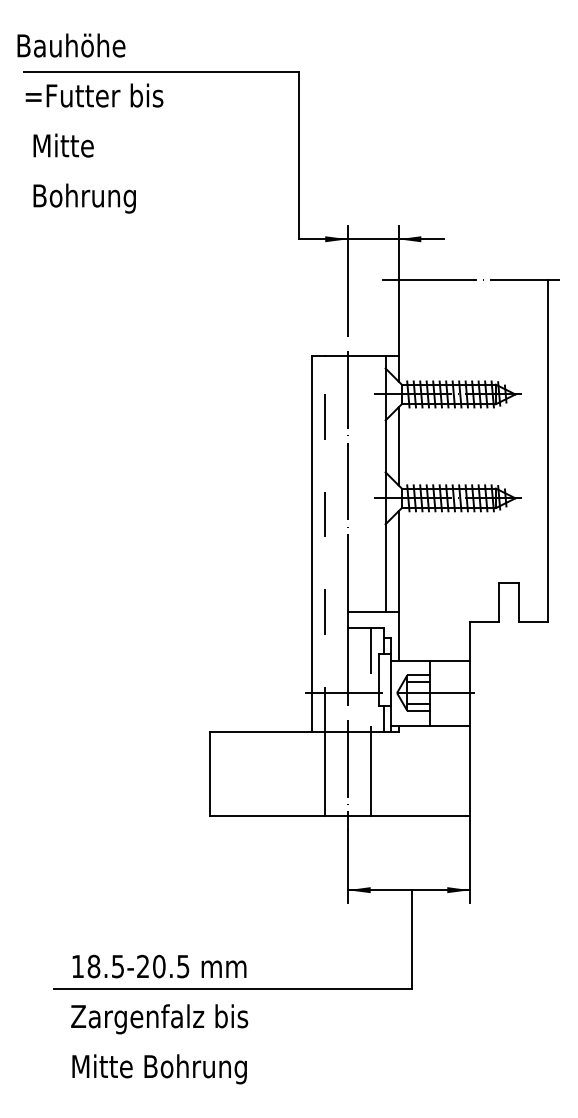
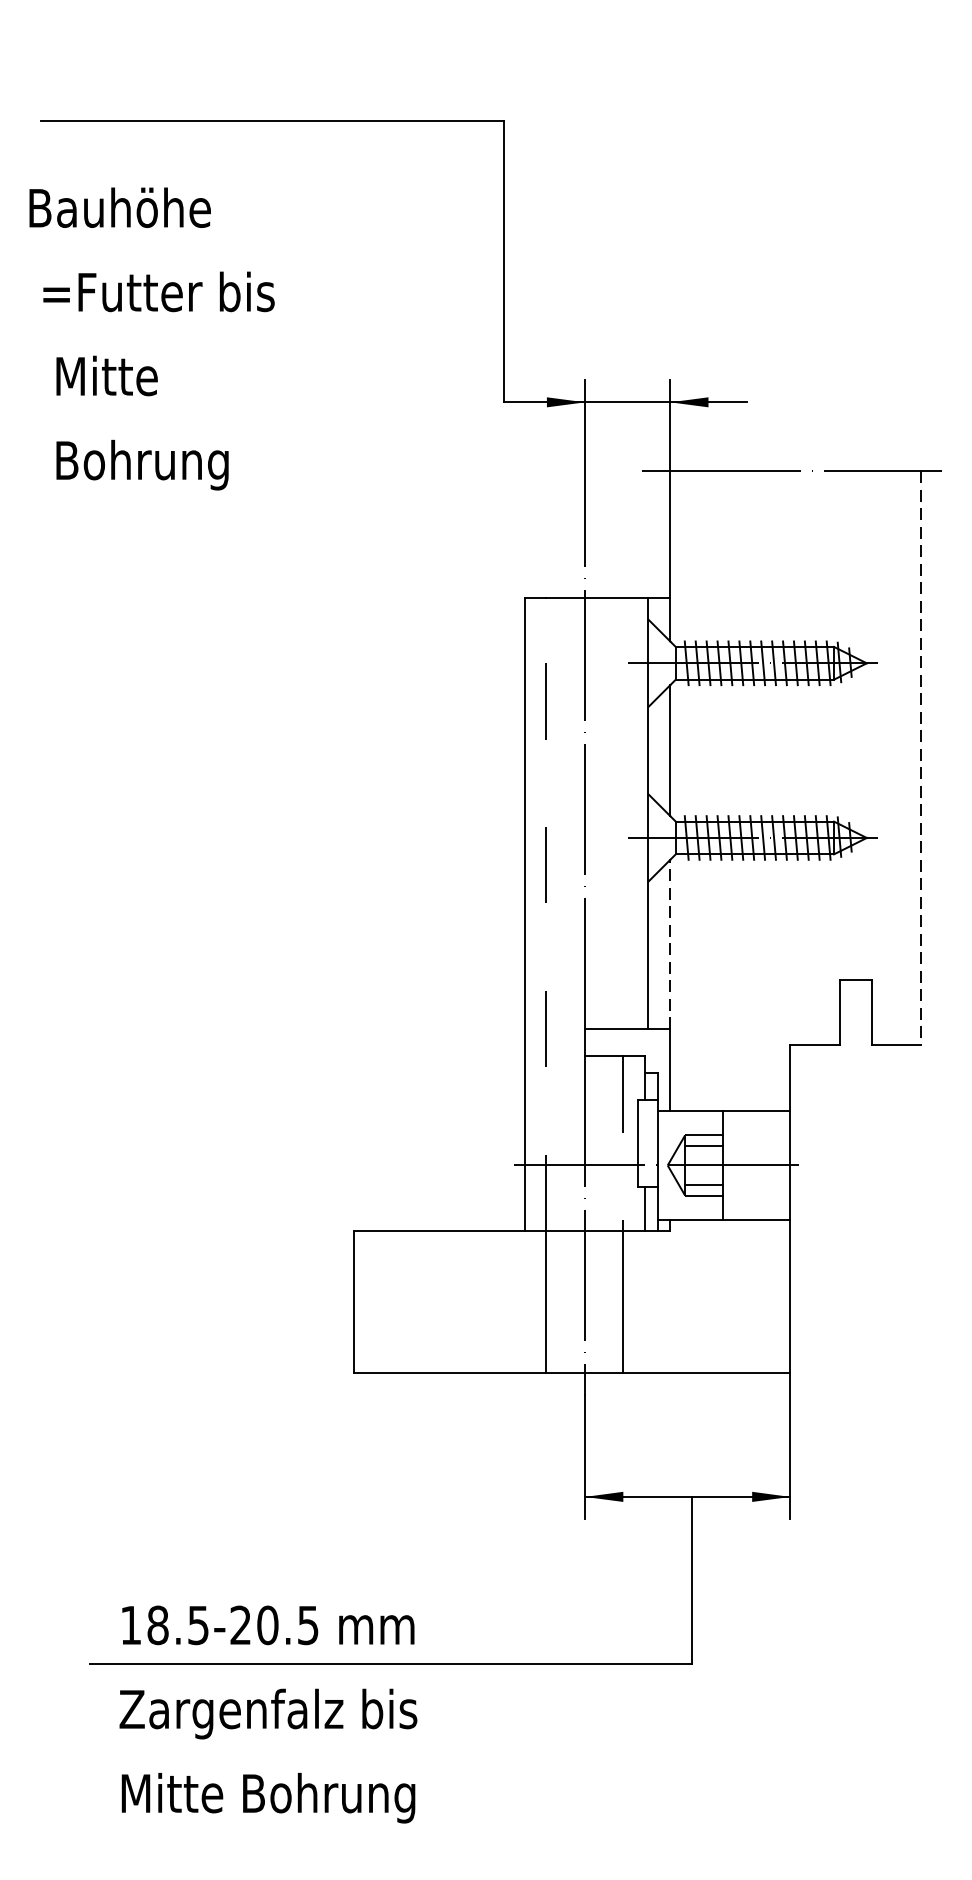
text: (90, 123) -> (152, 338), moved
line: (547, 451) -> (920, 759), solid -> dashed
line: (398, 561) -> (670, 944), solid -> dashed

